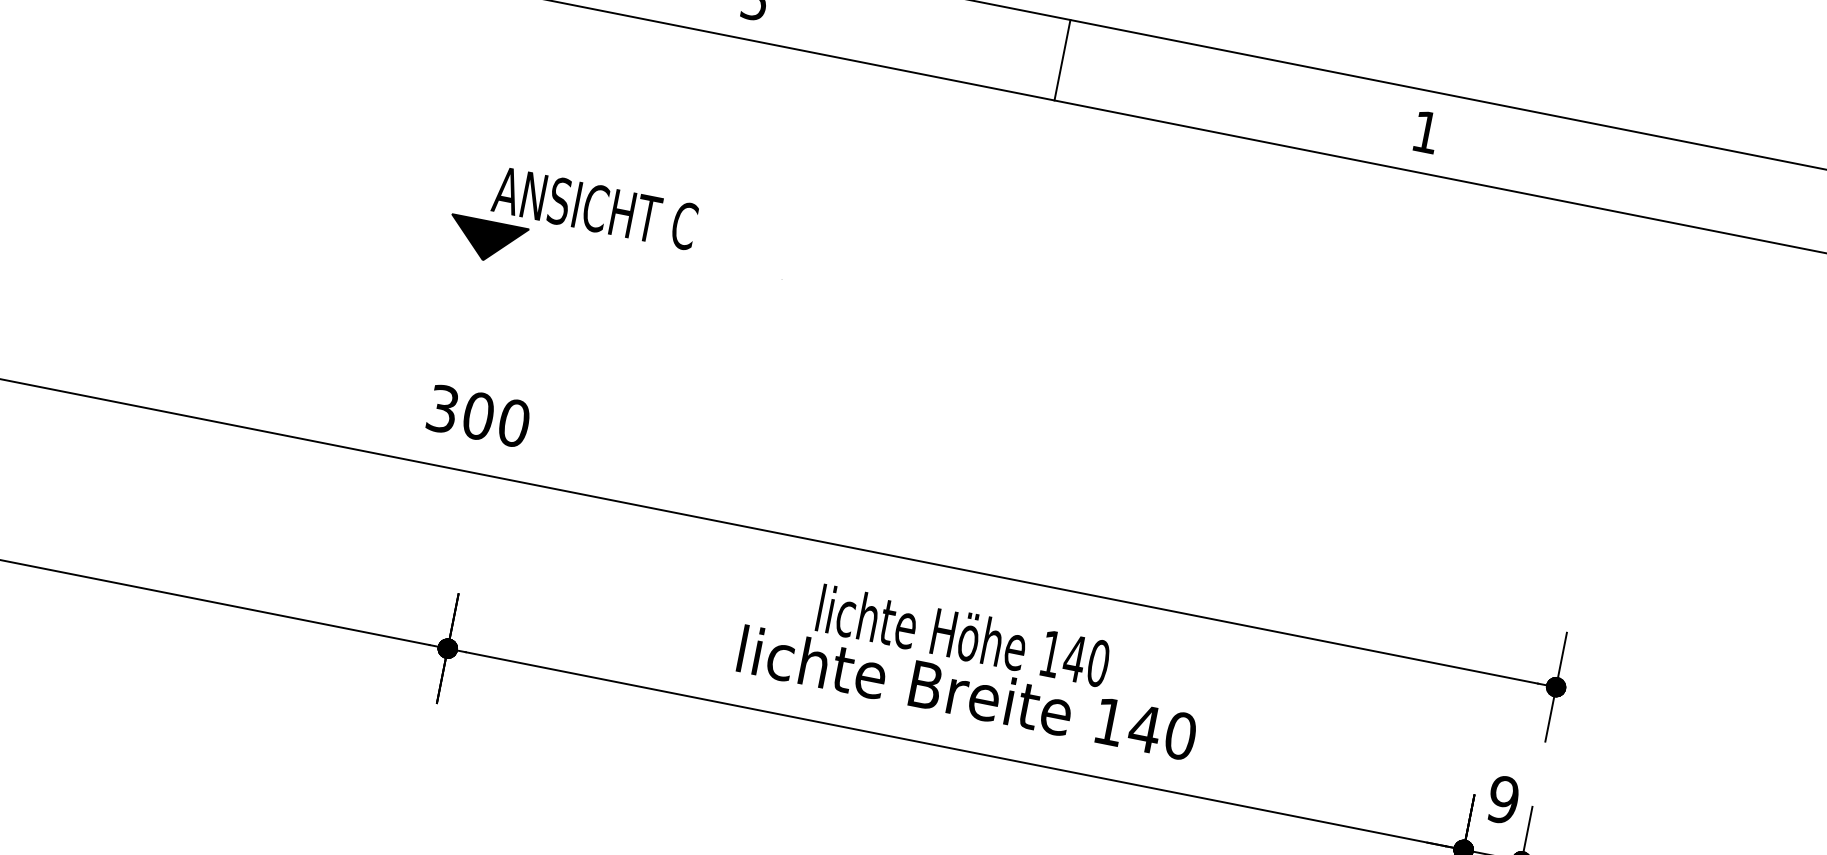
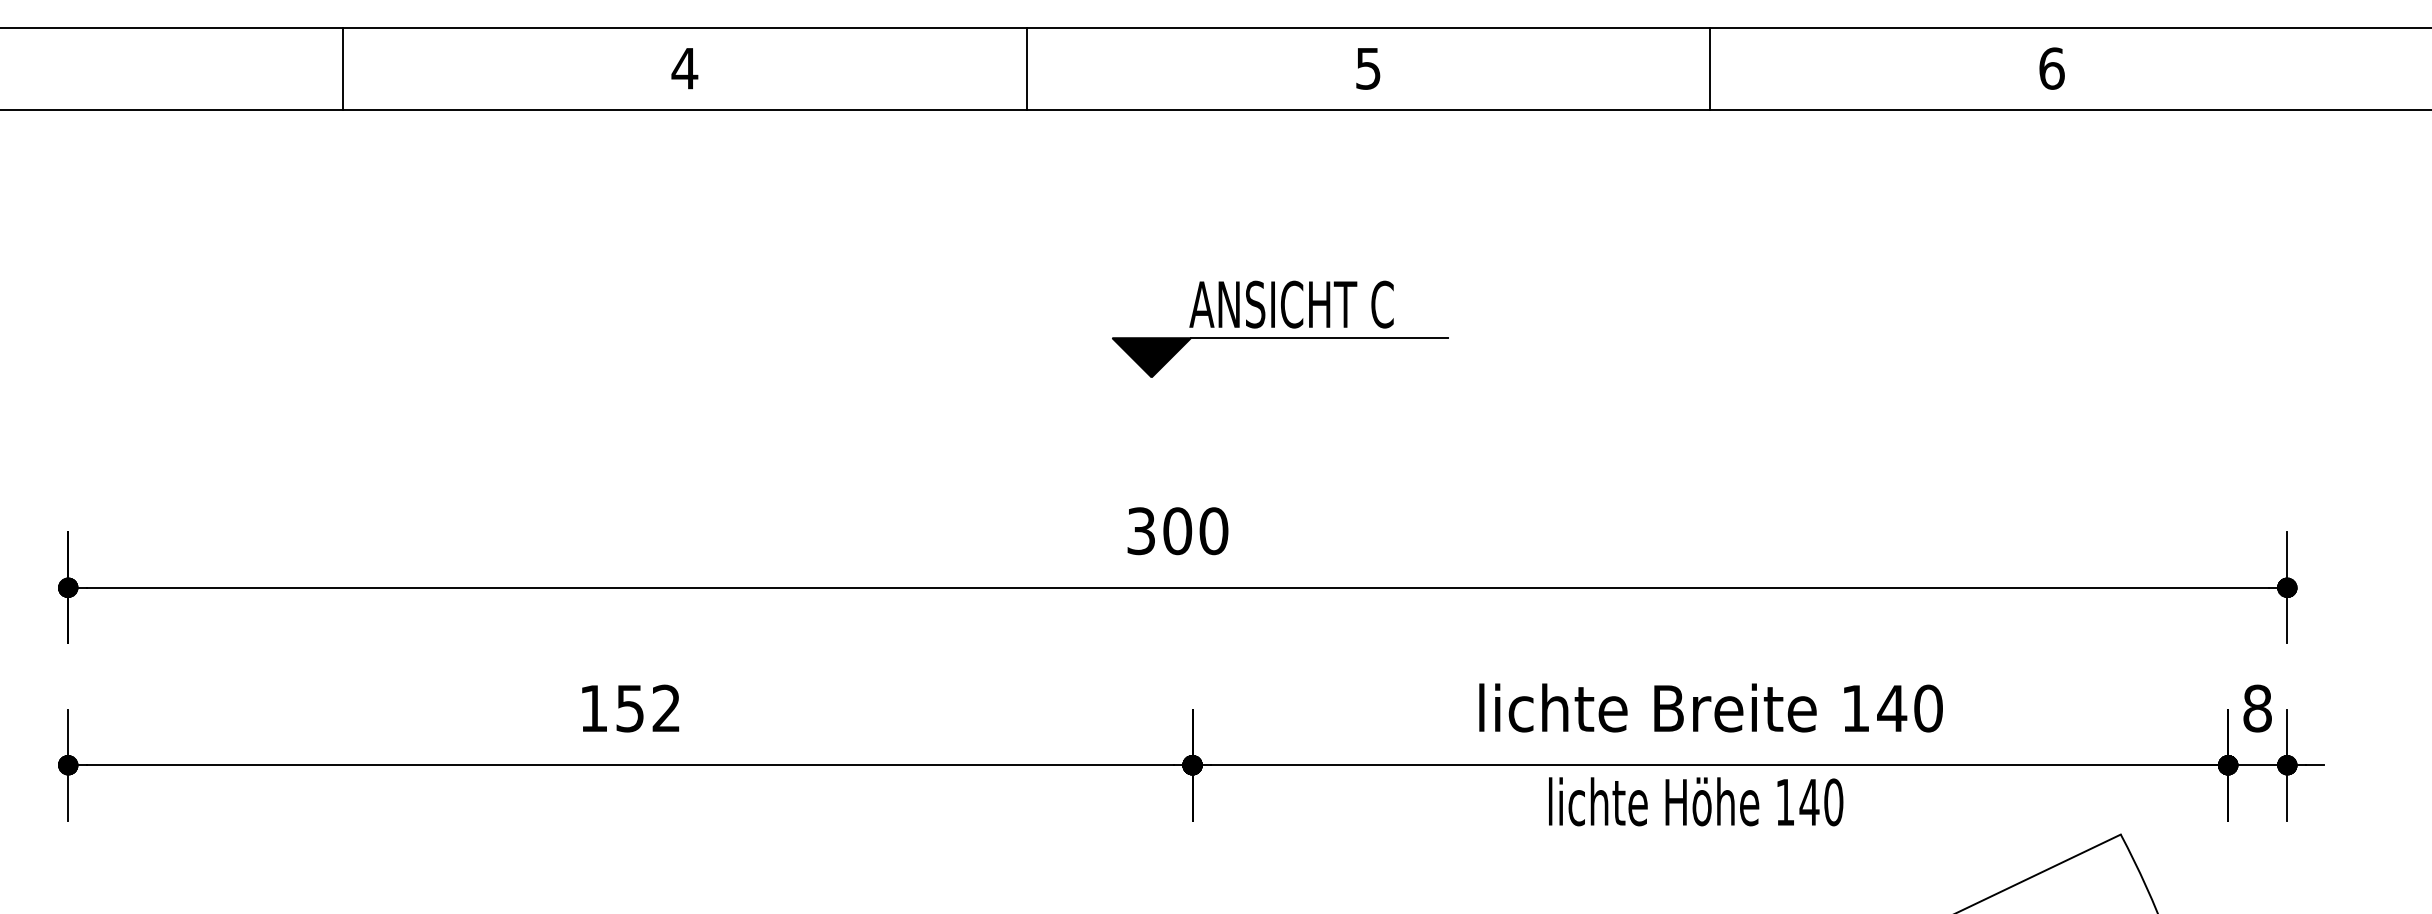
line: (1062, 60) -> (1710, 68), moved
text: (1425, 132) -> (2051, 68), 1 -> 6
text: (595, 208) -> (1291, 304), moved
line: (654, 254) -> (1318, 338), added
text: (964, 635) -> (1696, 801), moved
text: (1503, 799) -> (2257, 708), 9 -> 8

